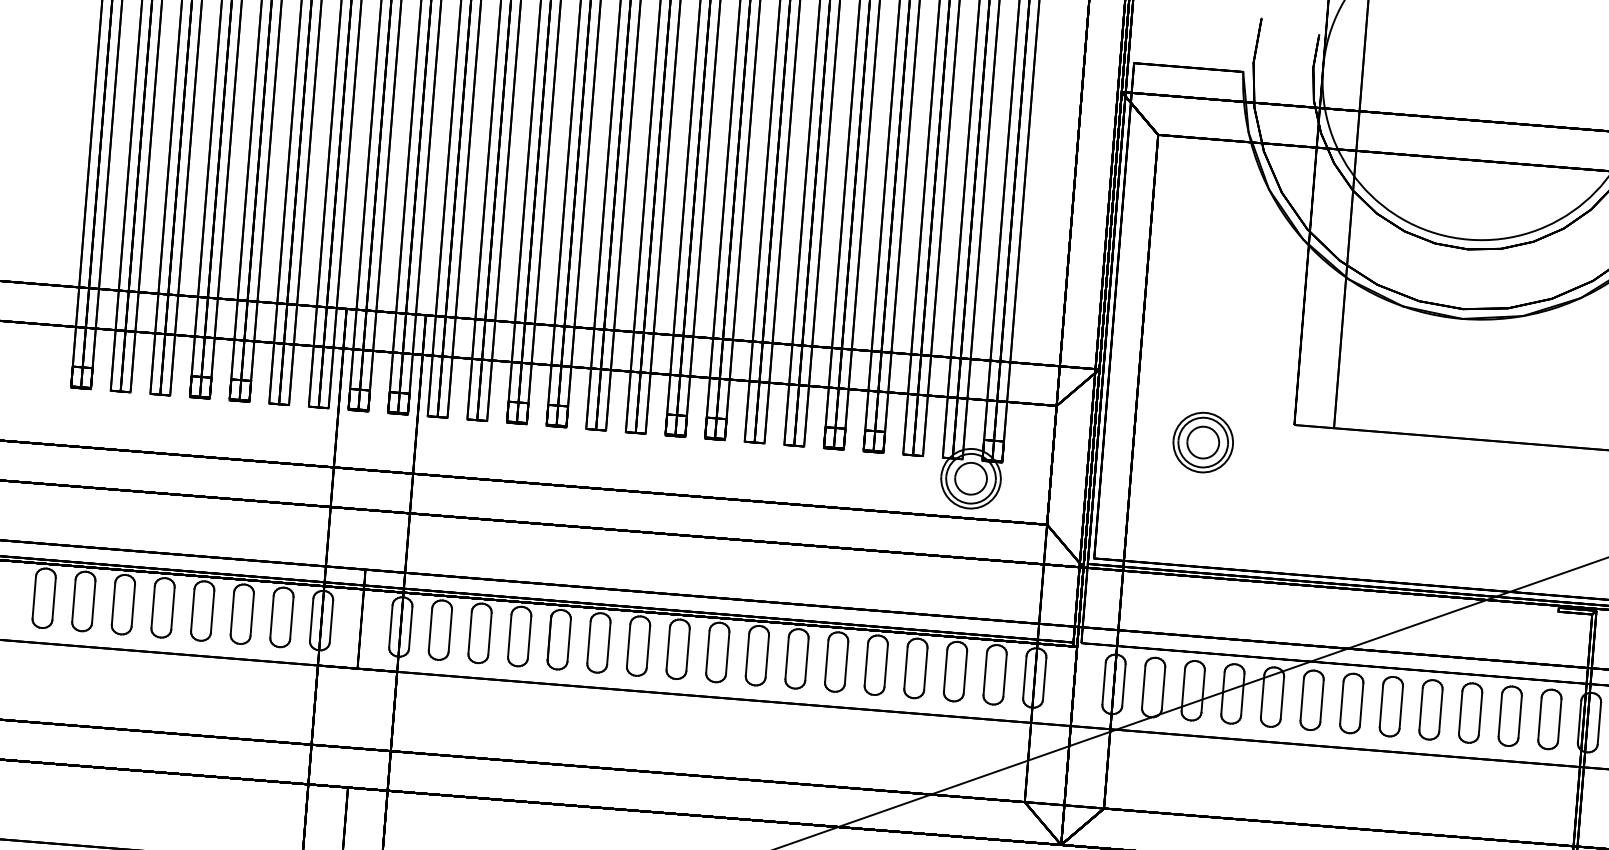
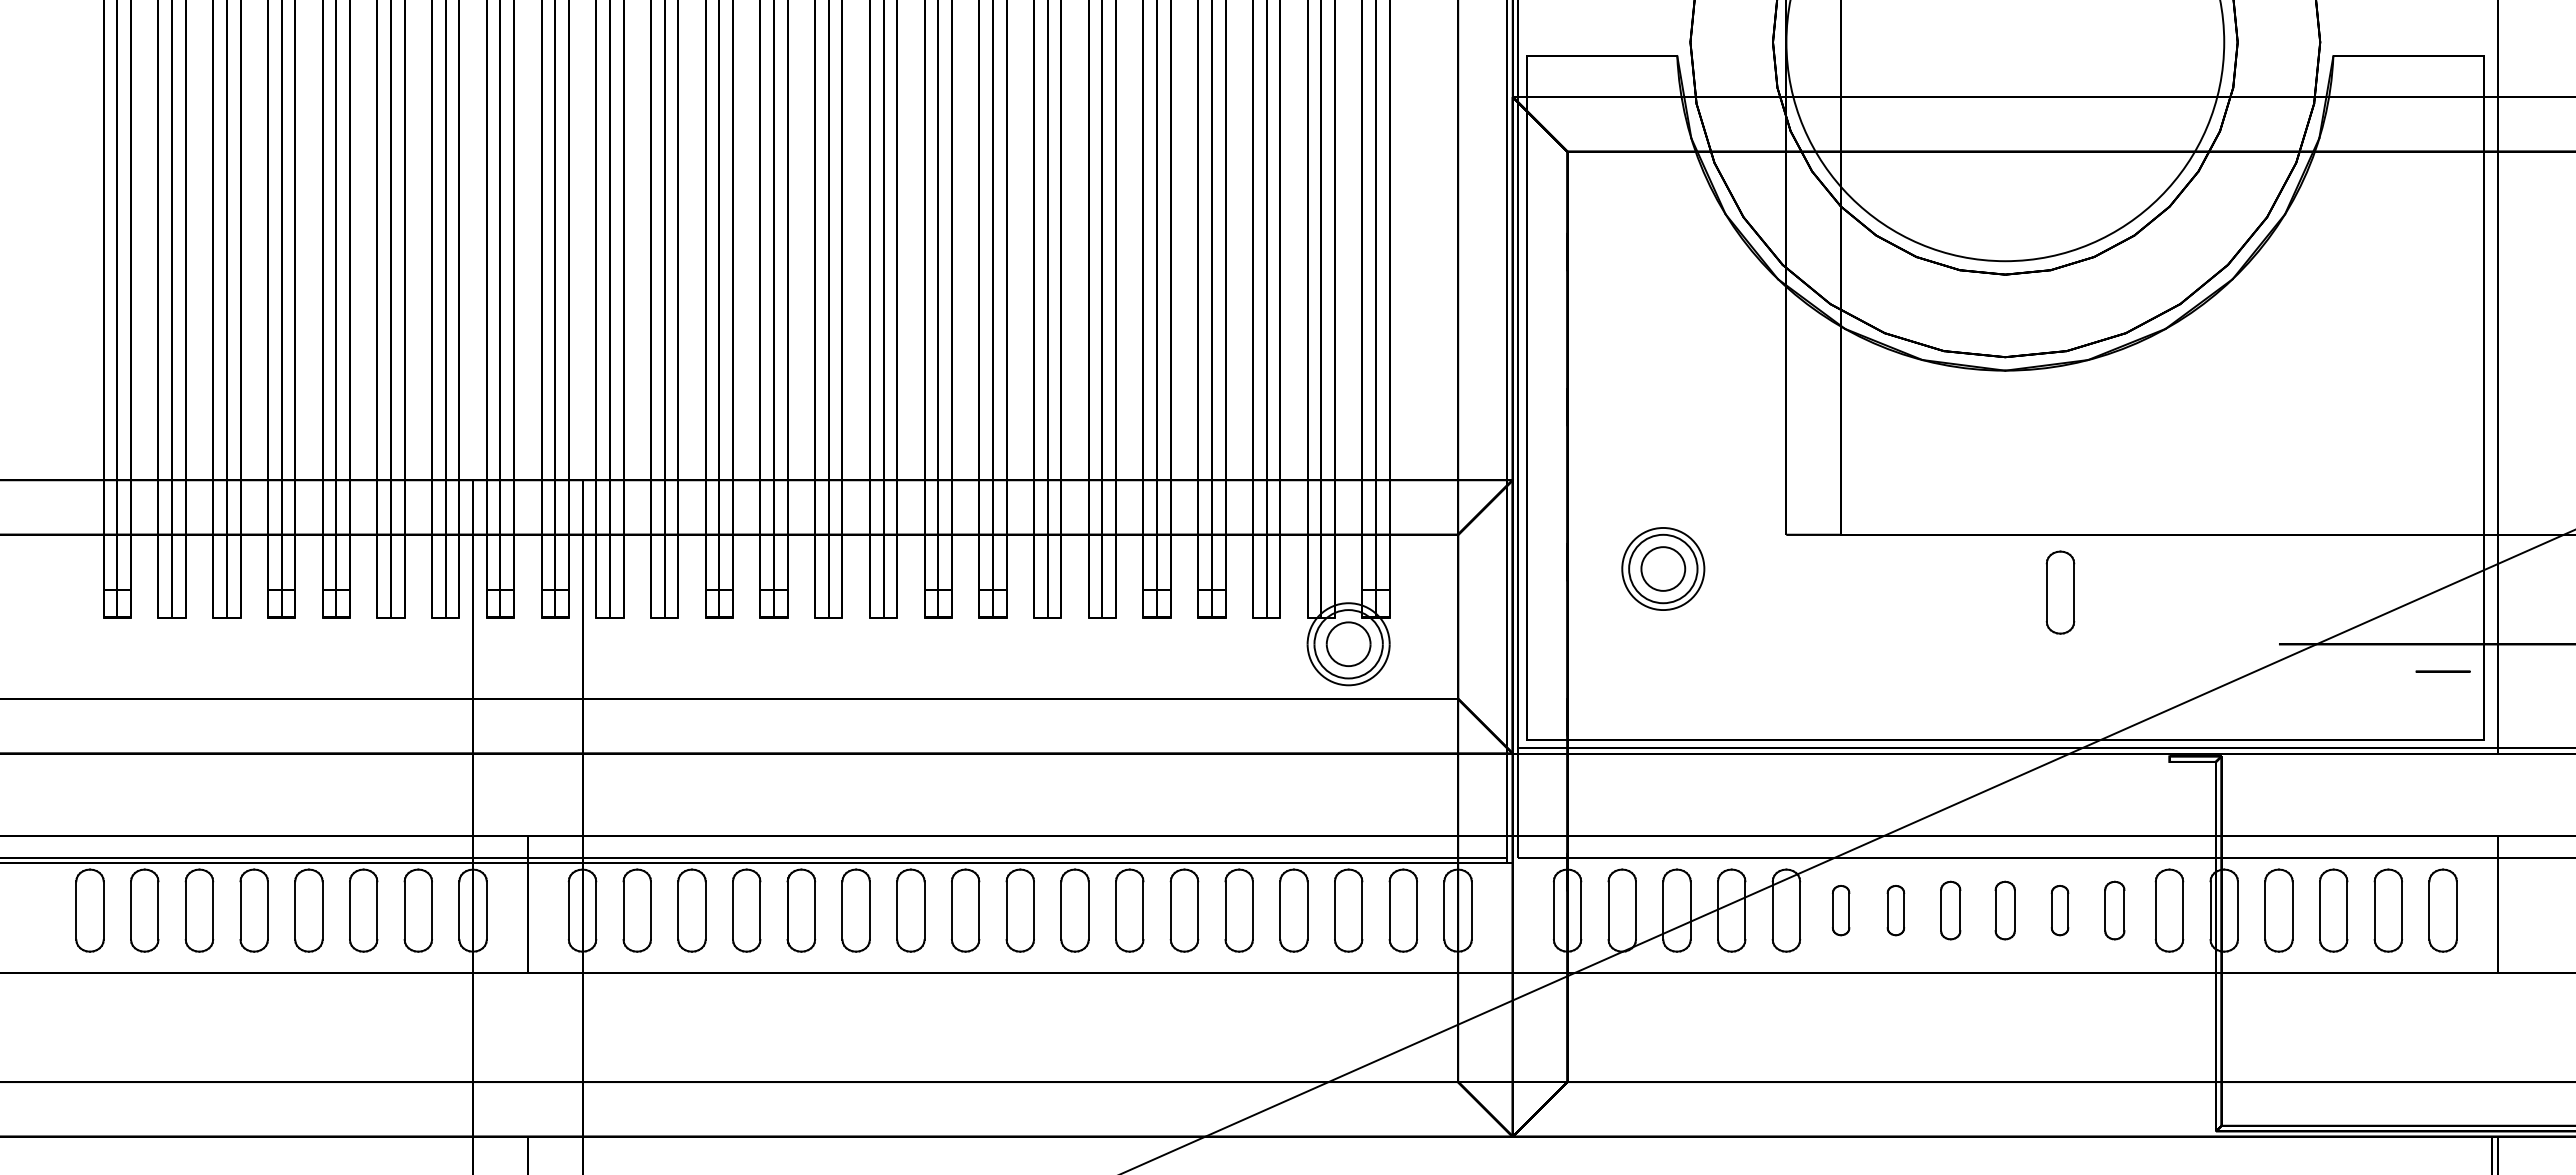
part: (1489, 482) -> (2060, 592), added
part: (1311, 700) -> (1840, 910), size x0.6
part: (1351, 703) -> (1895, 910), size x0.6
part: (1391, 706) -> (1950, 910), size x0.7
part: (1430, 709) -> (2004, 910), size x0.7
part: (1470, 712) -> (2059, 910), size x0.6
part: (1510, 716) -> (2114, 910), size x0.7

